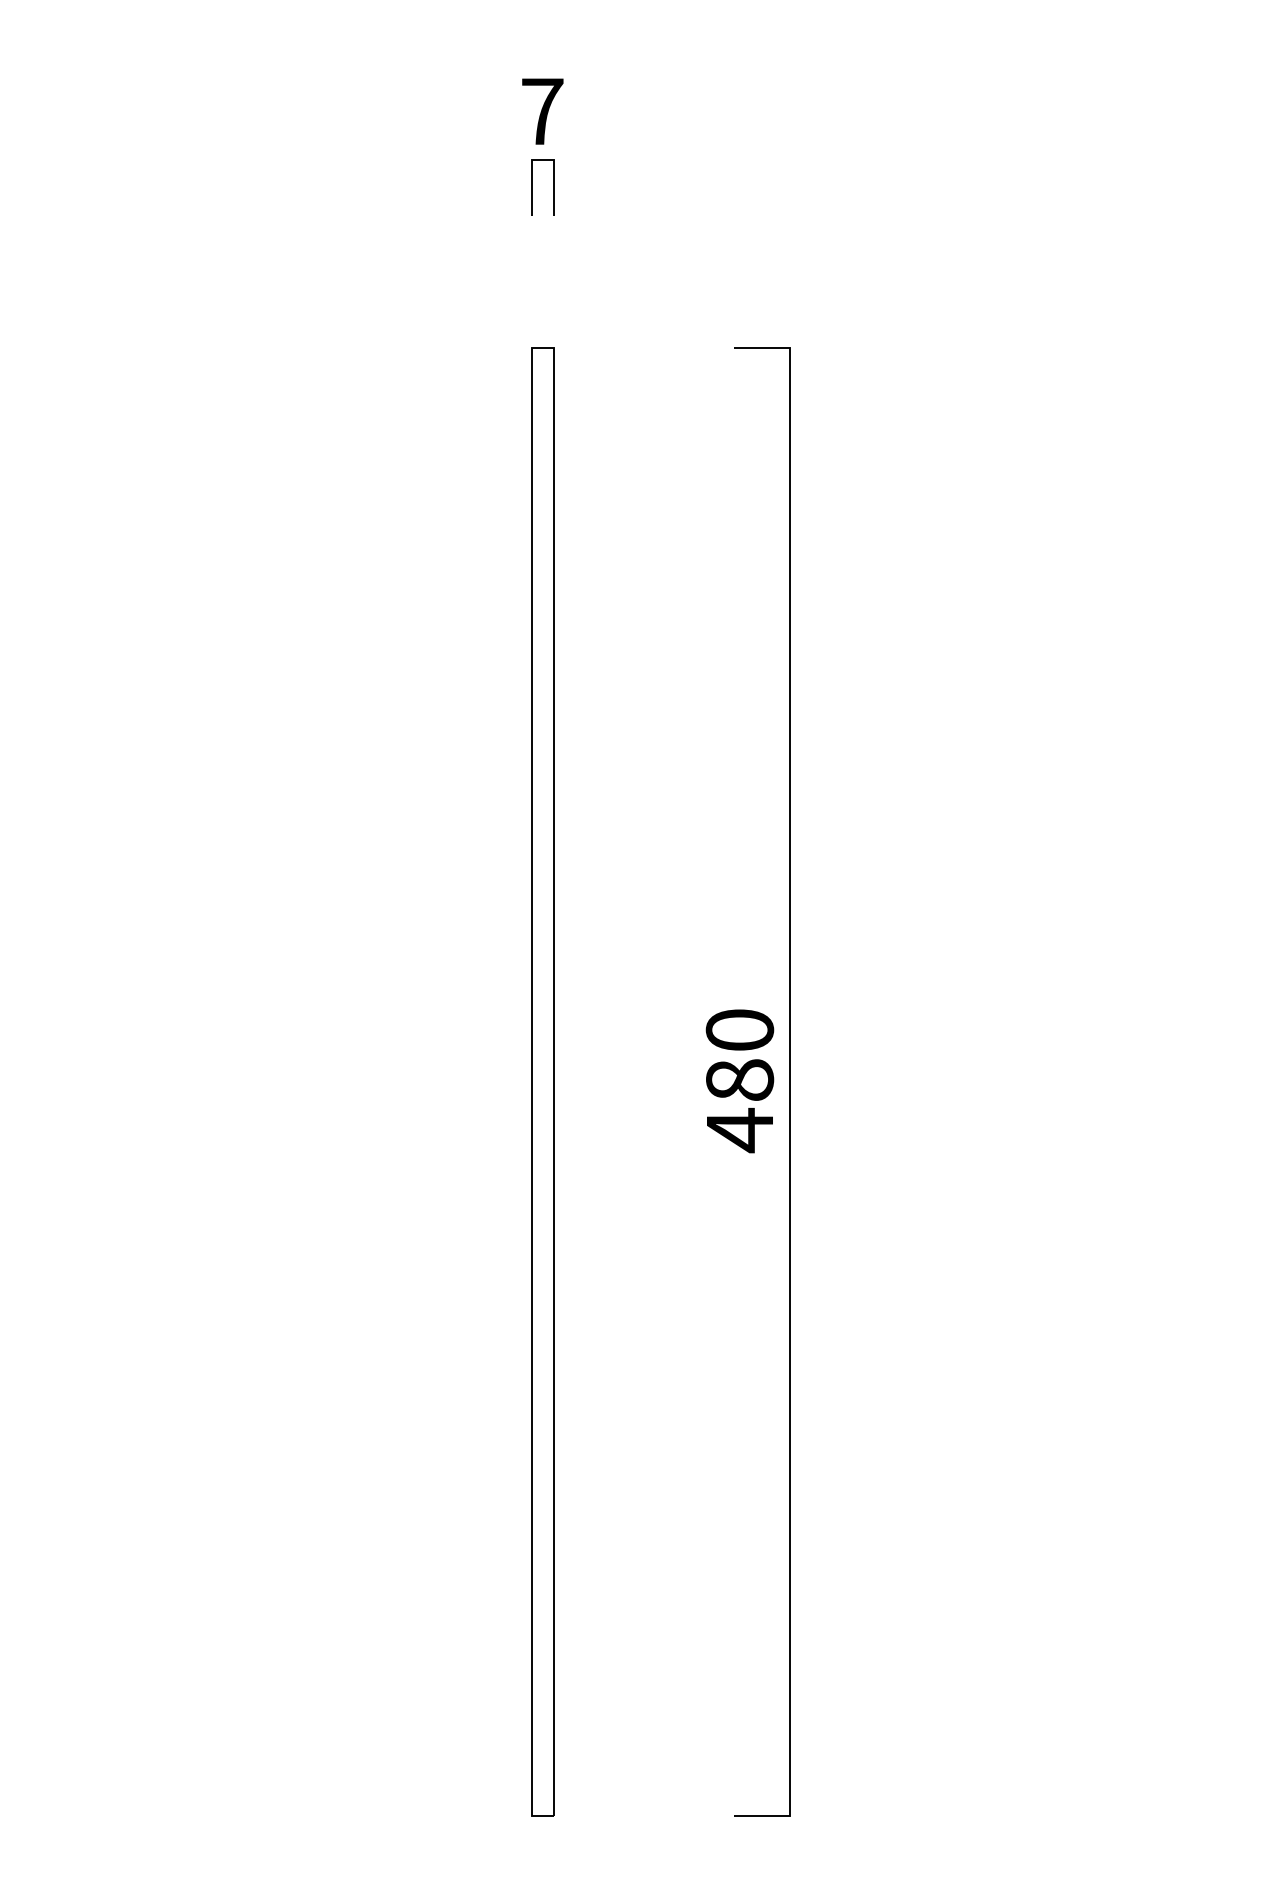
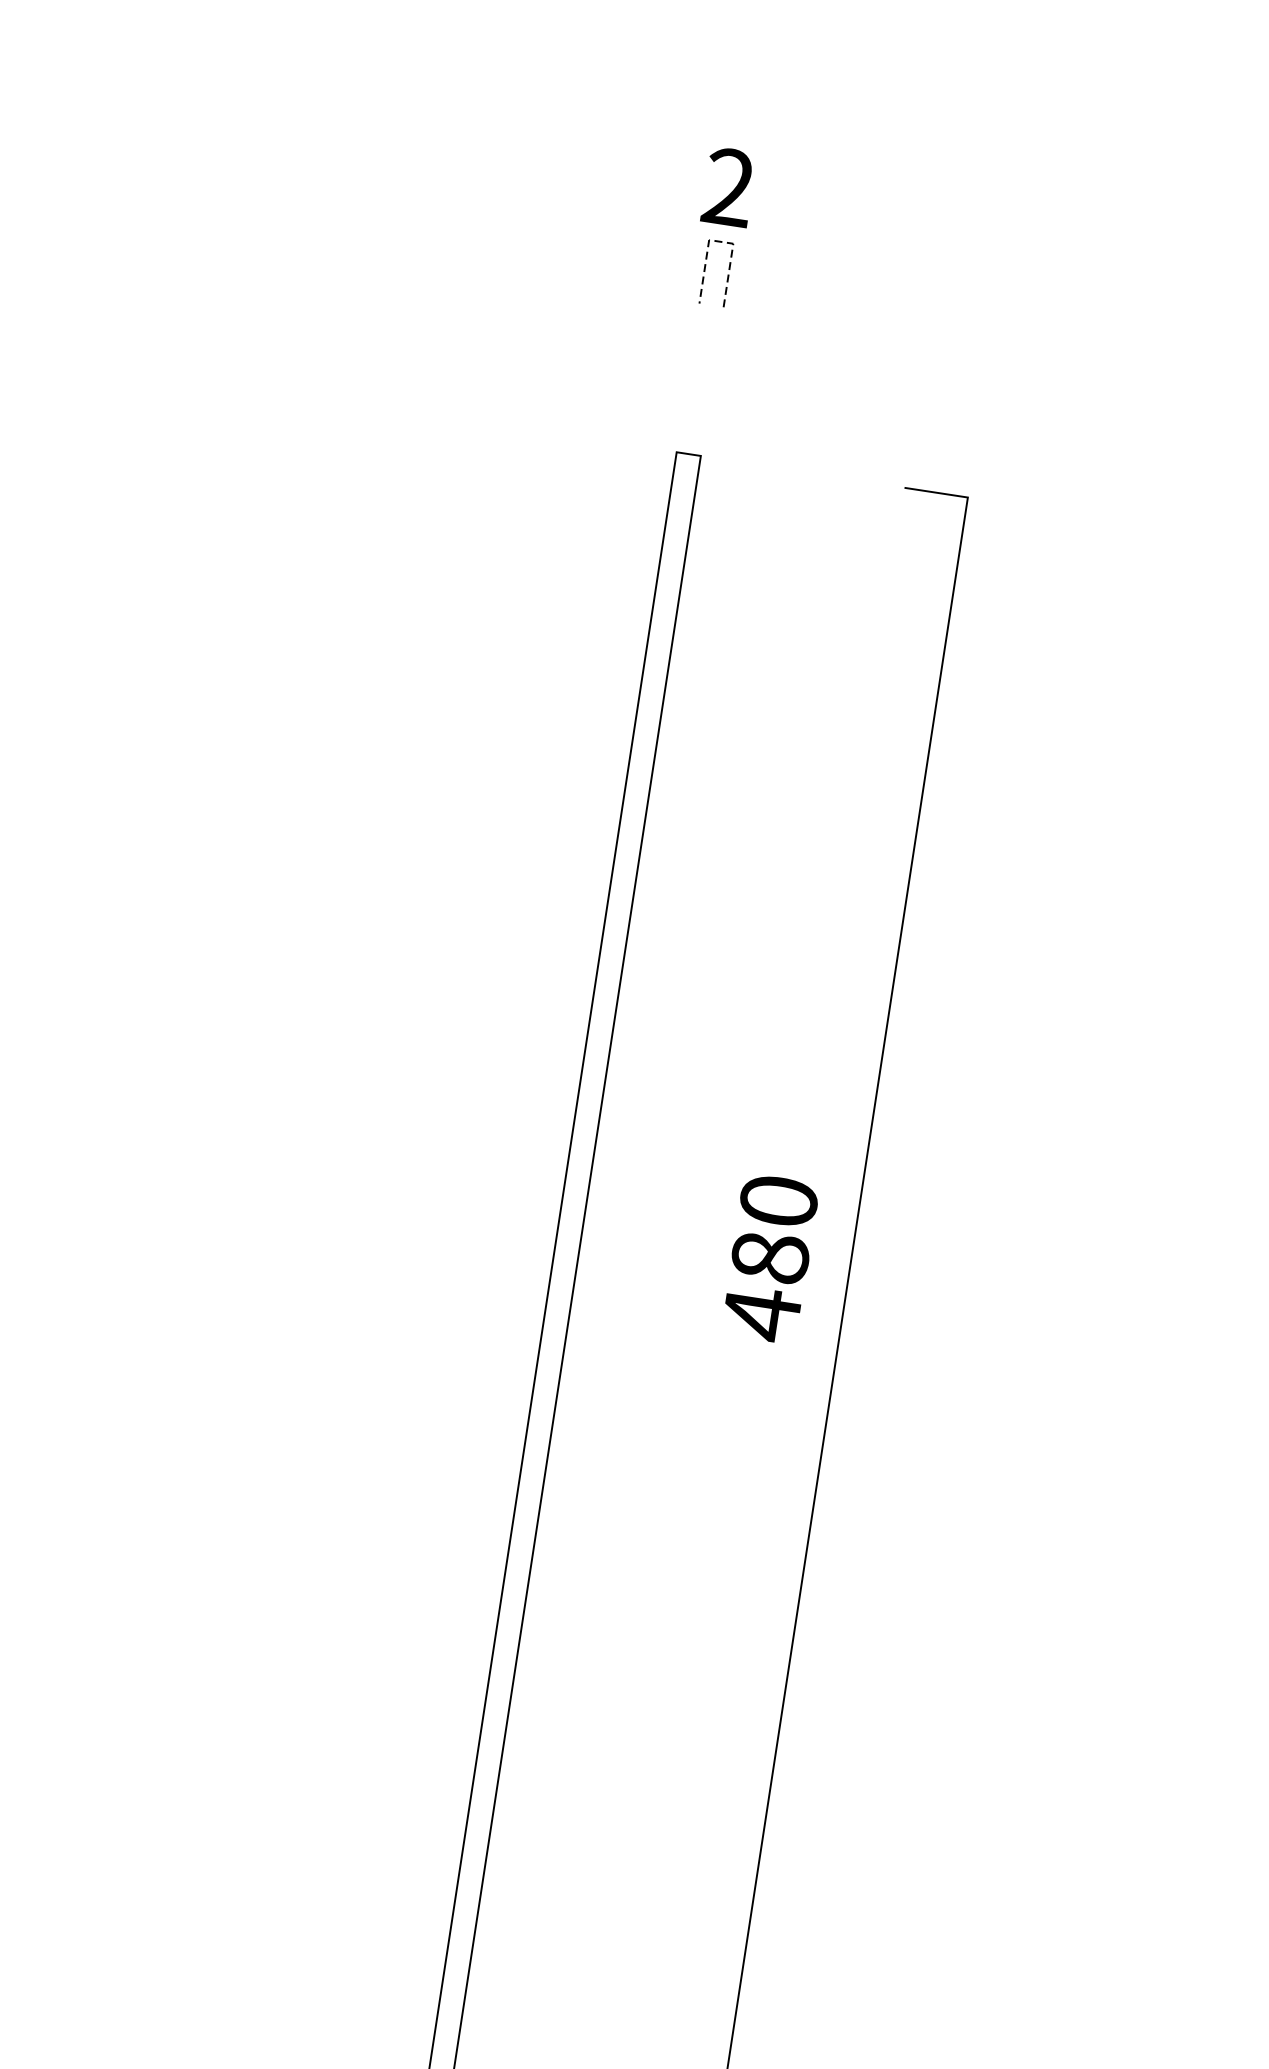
text: (542, 110) -> (729, 186), 7 -> 2
line: (543, 159) -> (721, 241), solid -> dashed
text: (739, 1081) -> (769, 1258), moved

